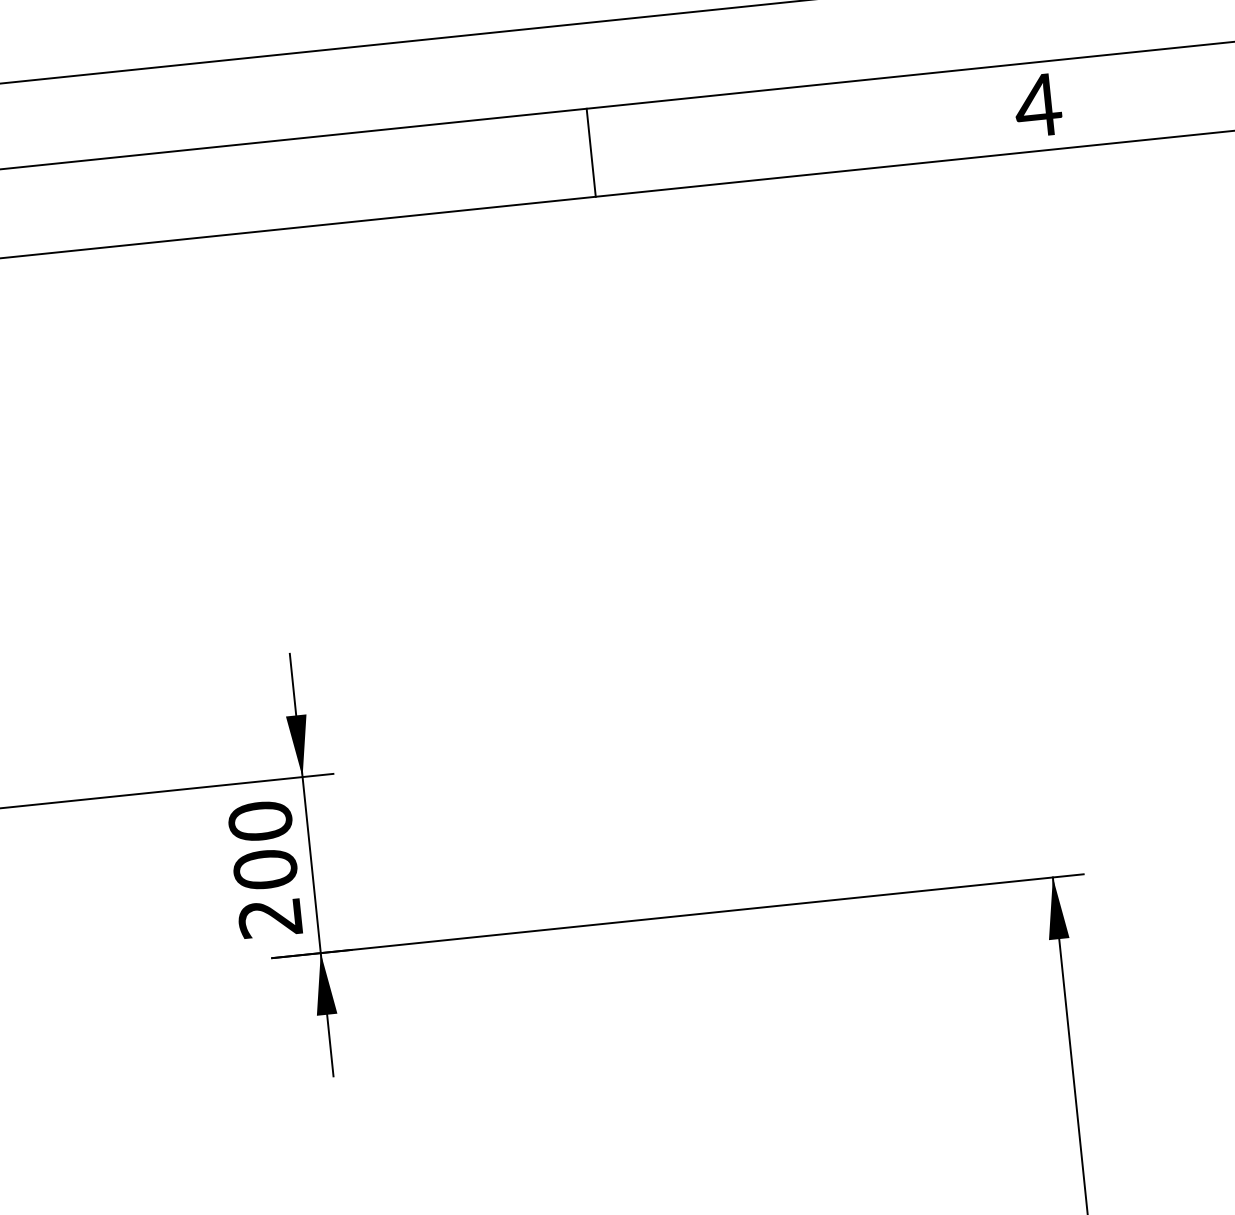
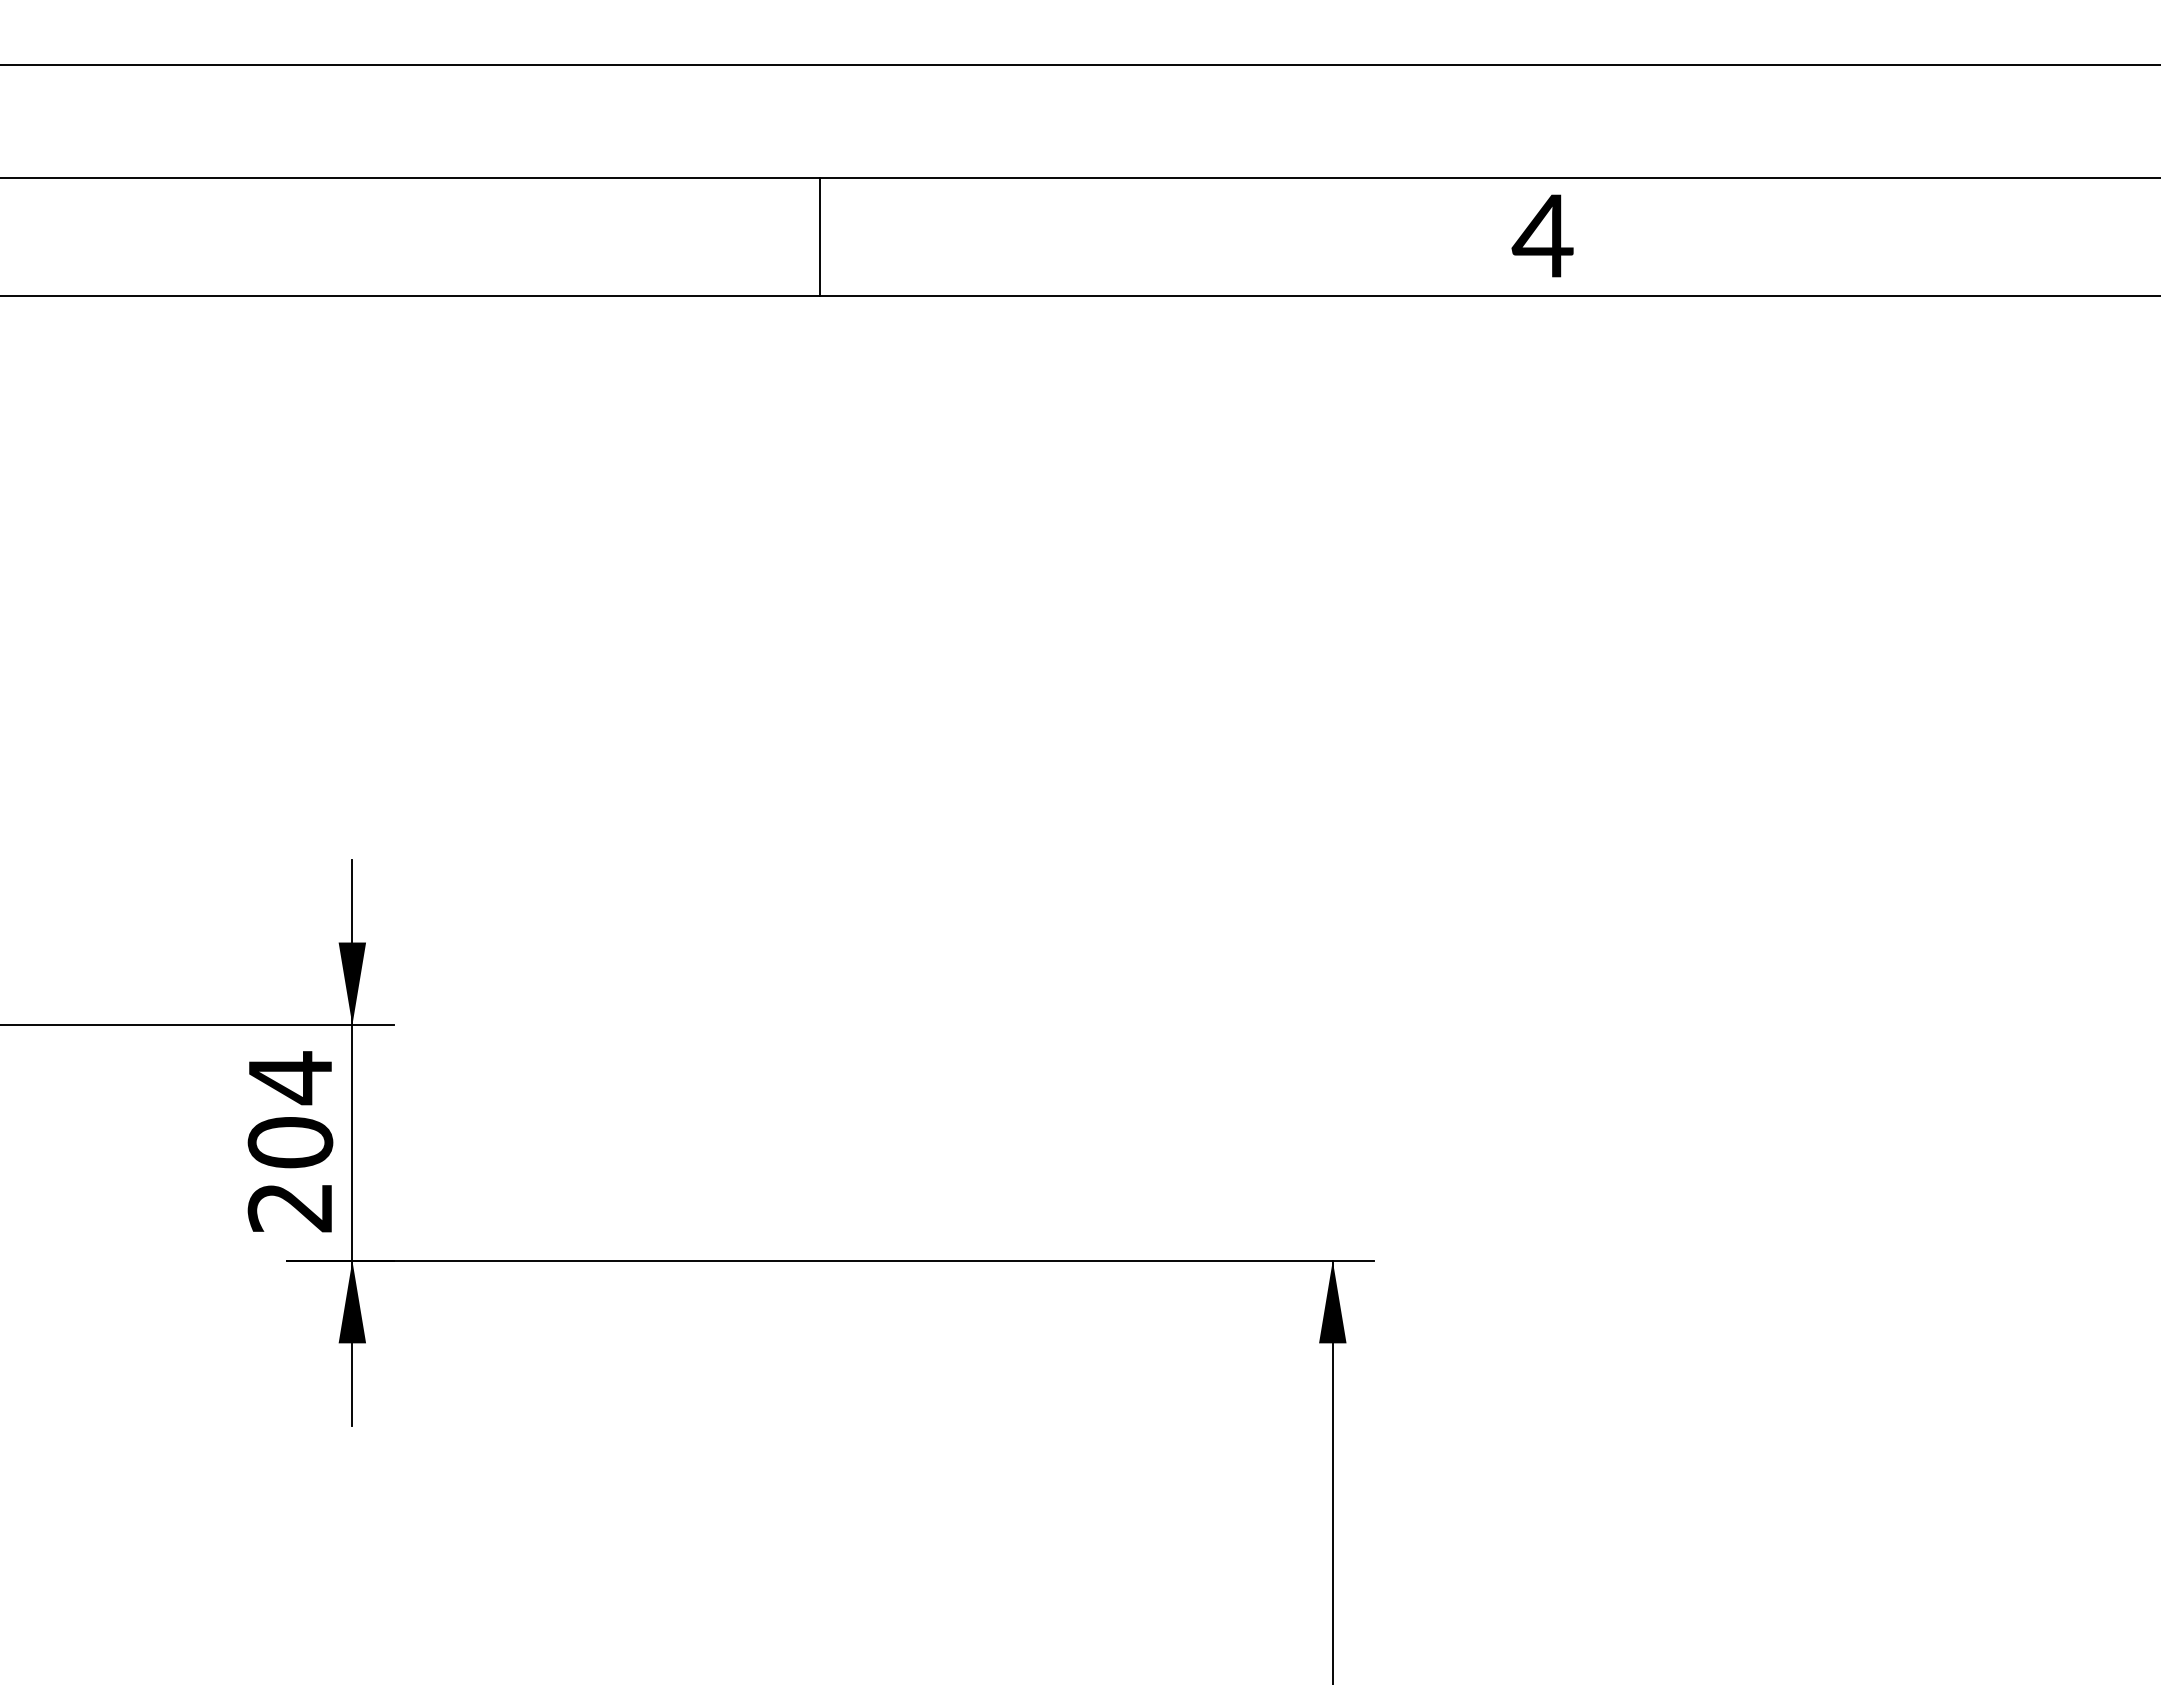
text: (1037, 105) -> (1542, 235), moved
text: (260, 821) -> (290, 1078), 200 -> 204

